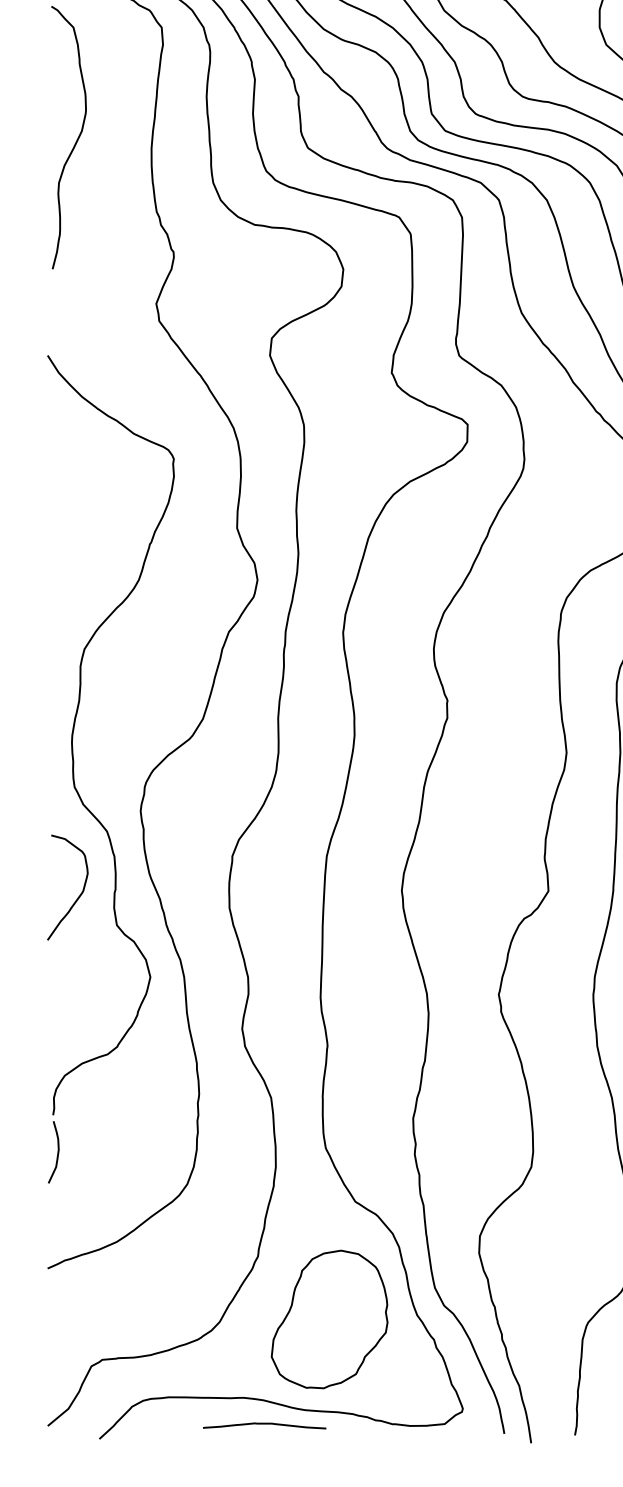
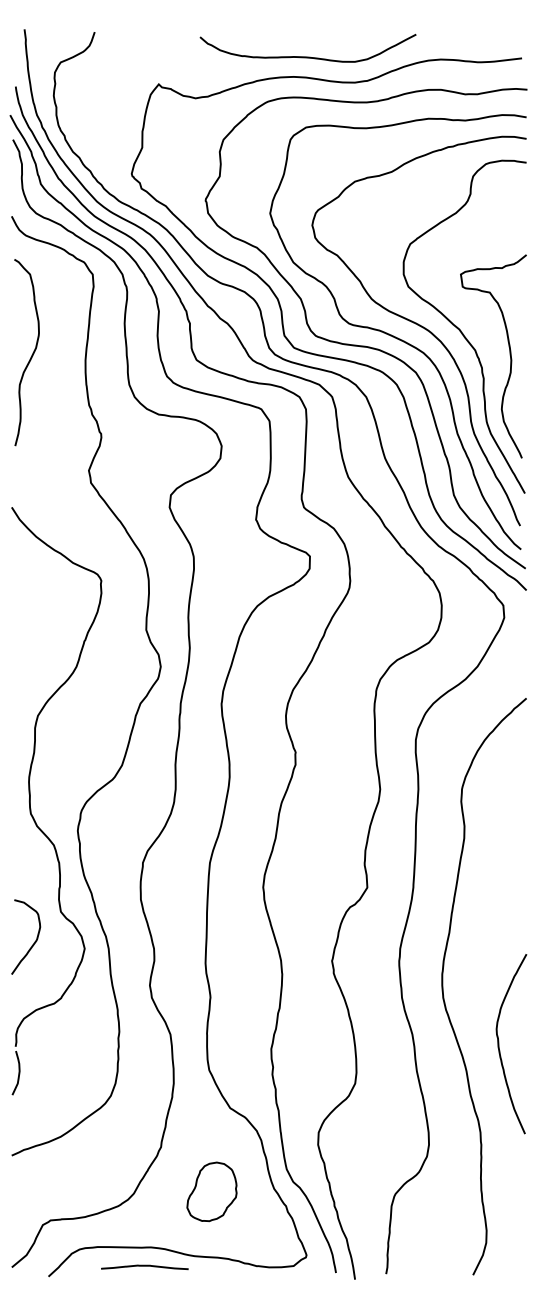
curve: (79, 893) -> (34, 941), moved
part: (328, 1319) -> (211, 1191), size x0.6
curve: (264, 1424) -> (144, 1266), moved

